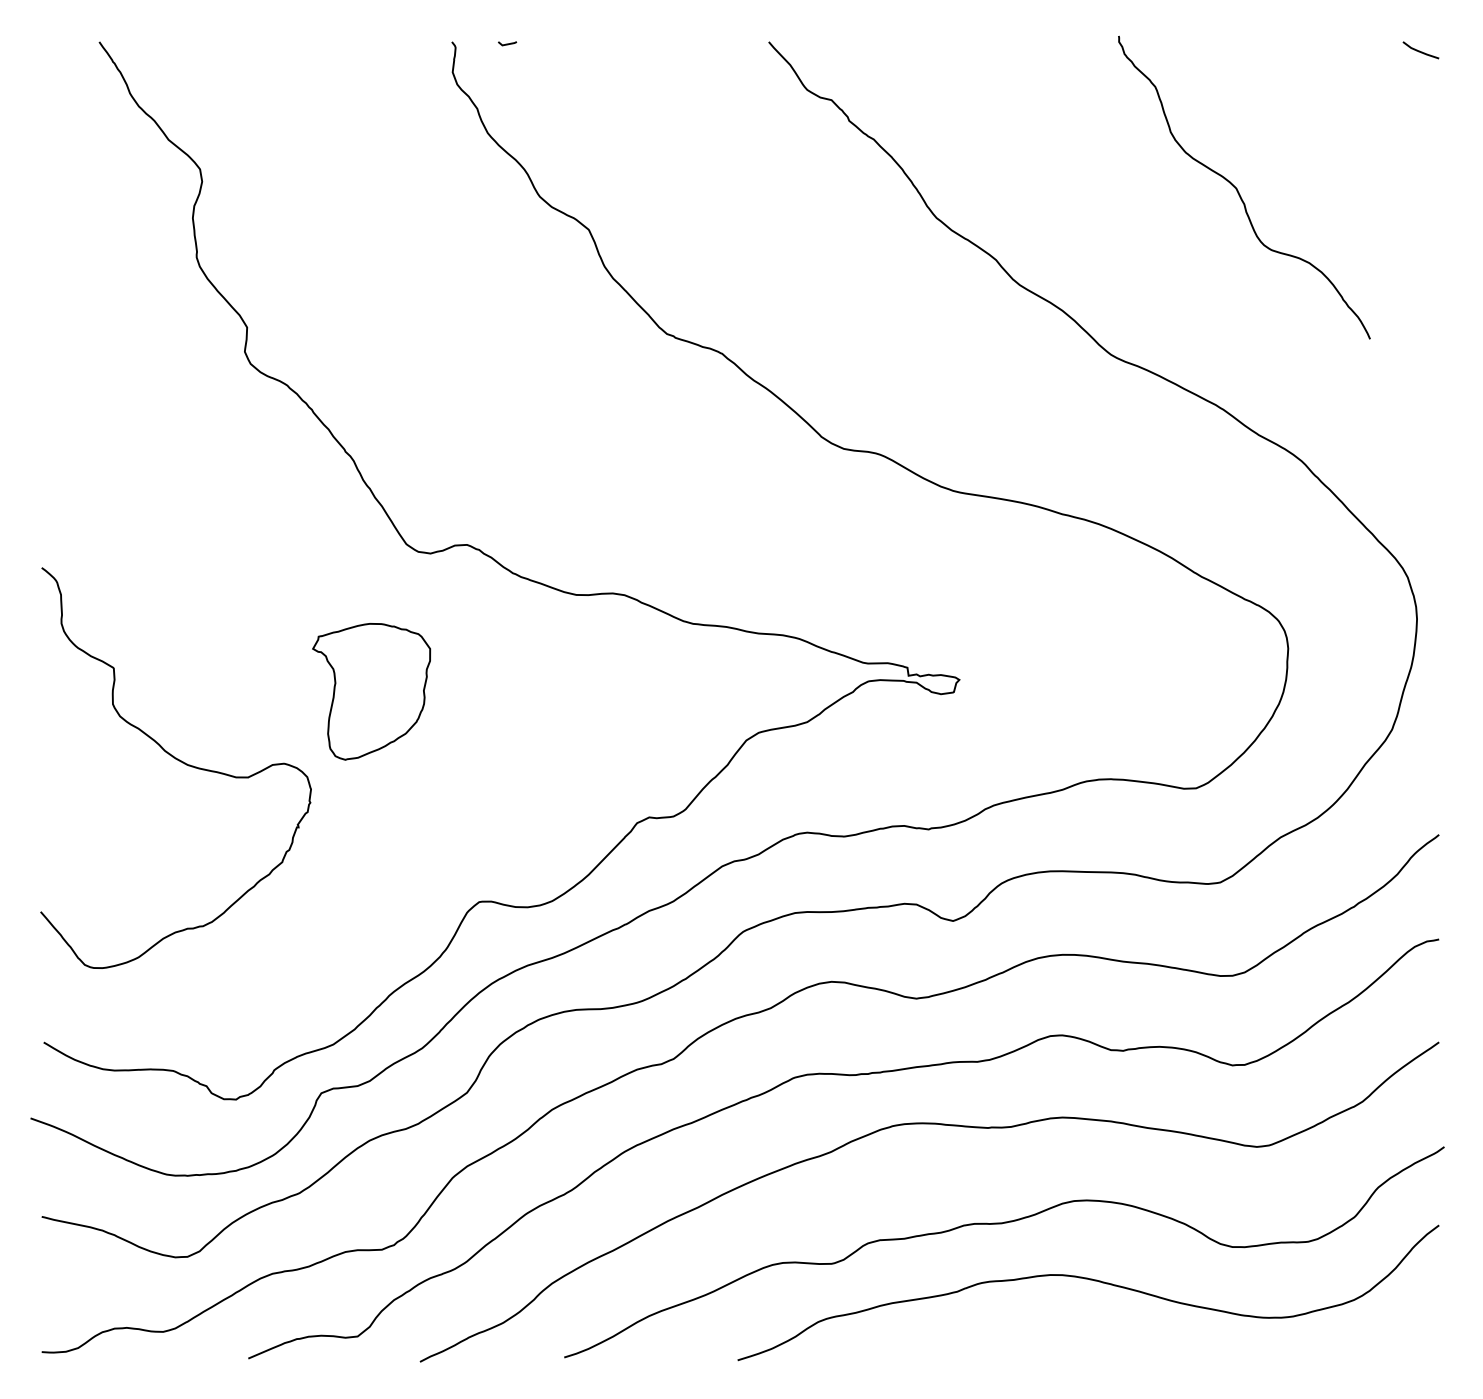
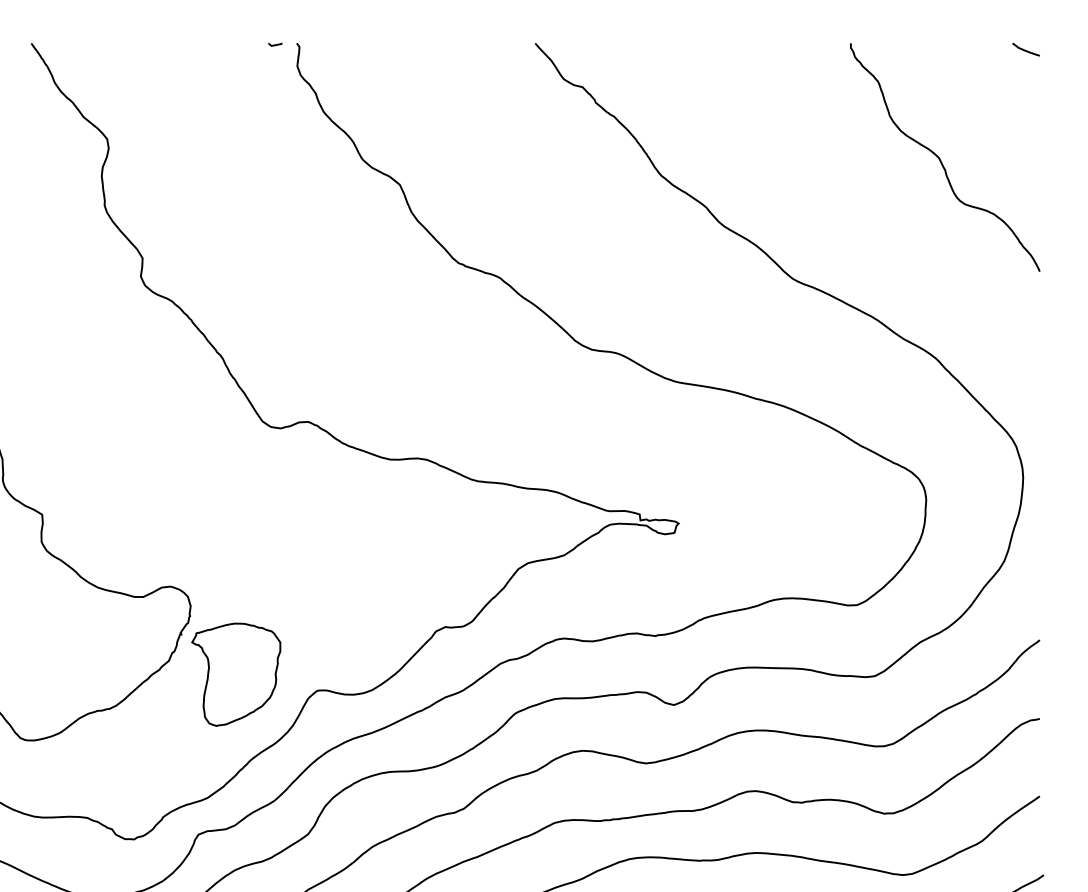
line: (507, 43) -> (275, 44), moved
curve: (1238, 190) -> (940, 159), moved
part: (371, 691) -> (236, 674), moved

